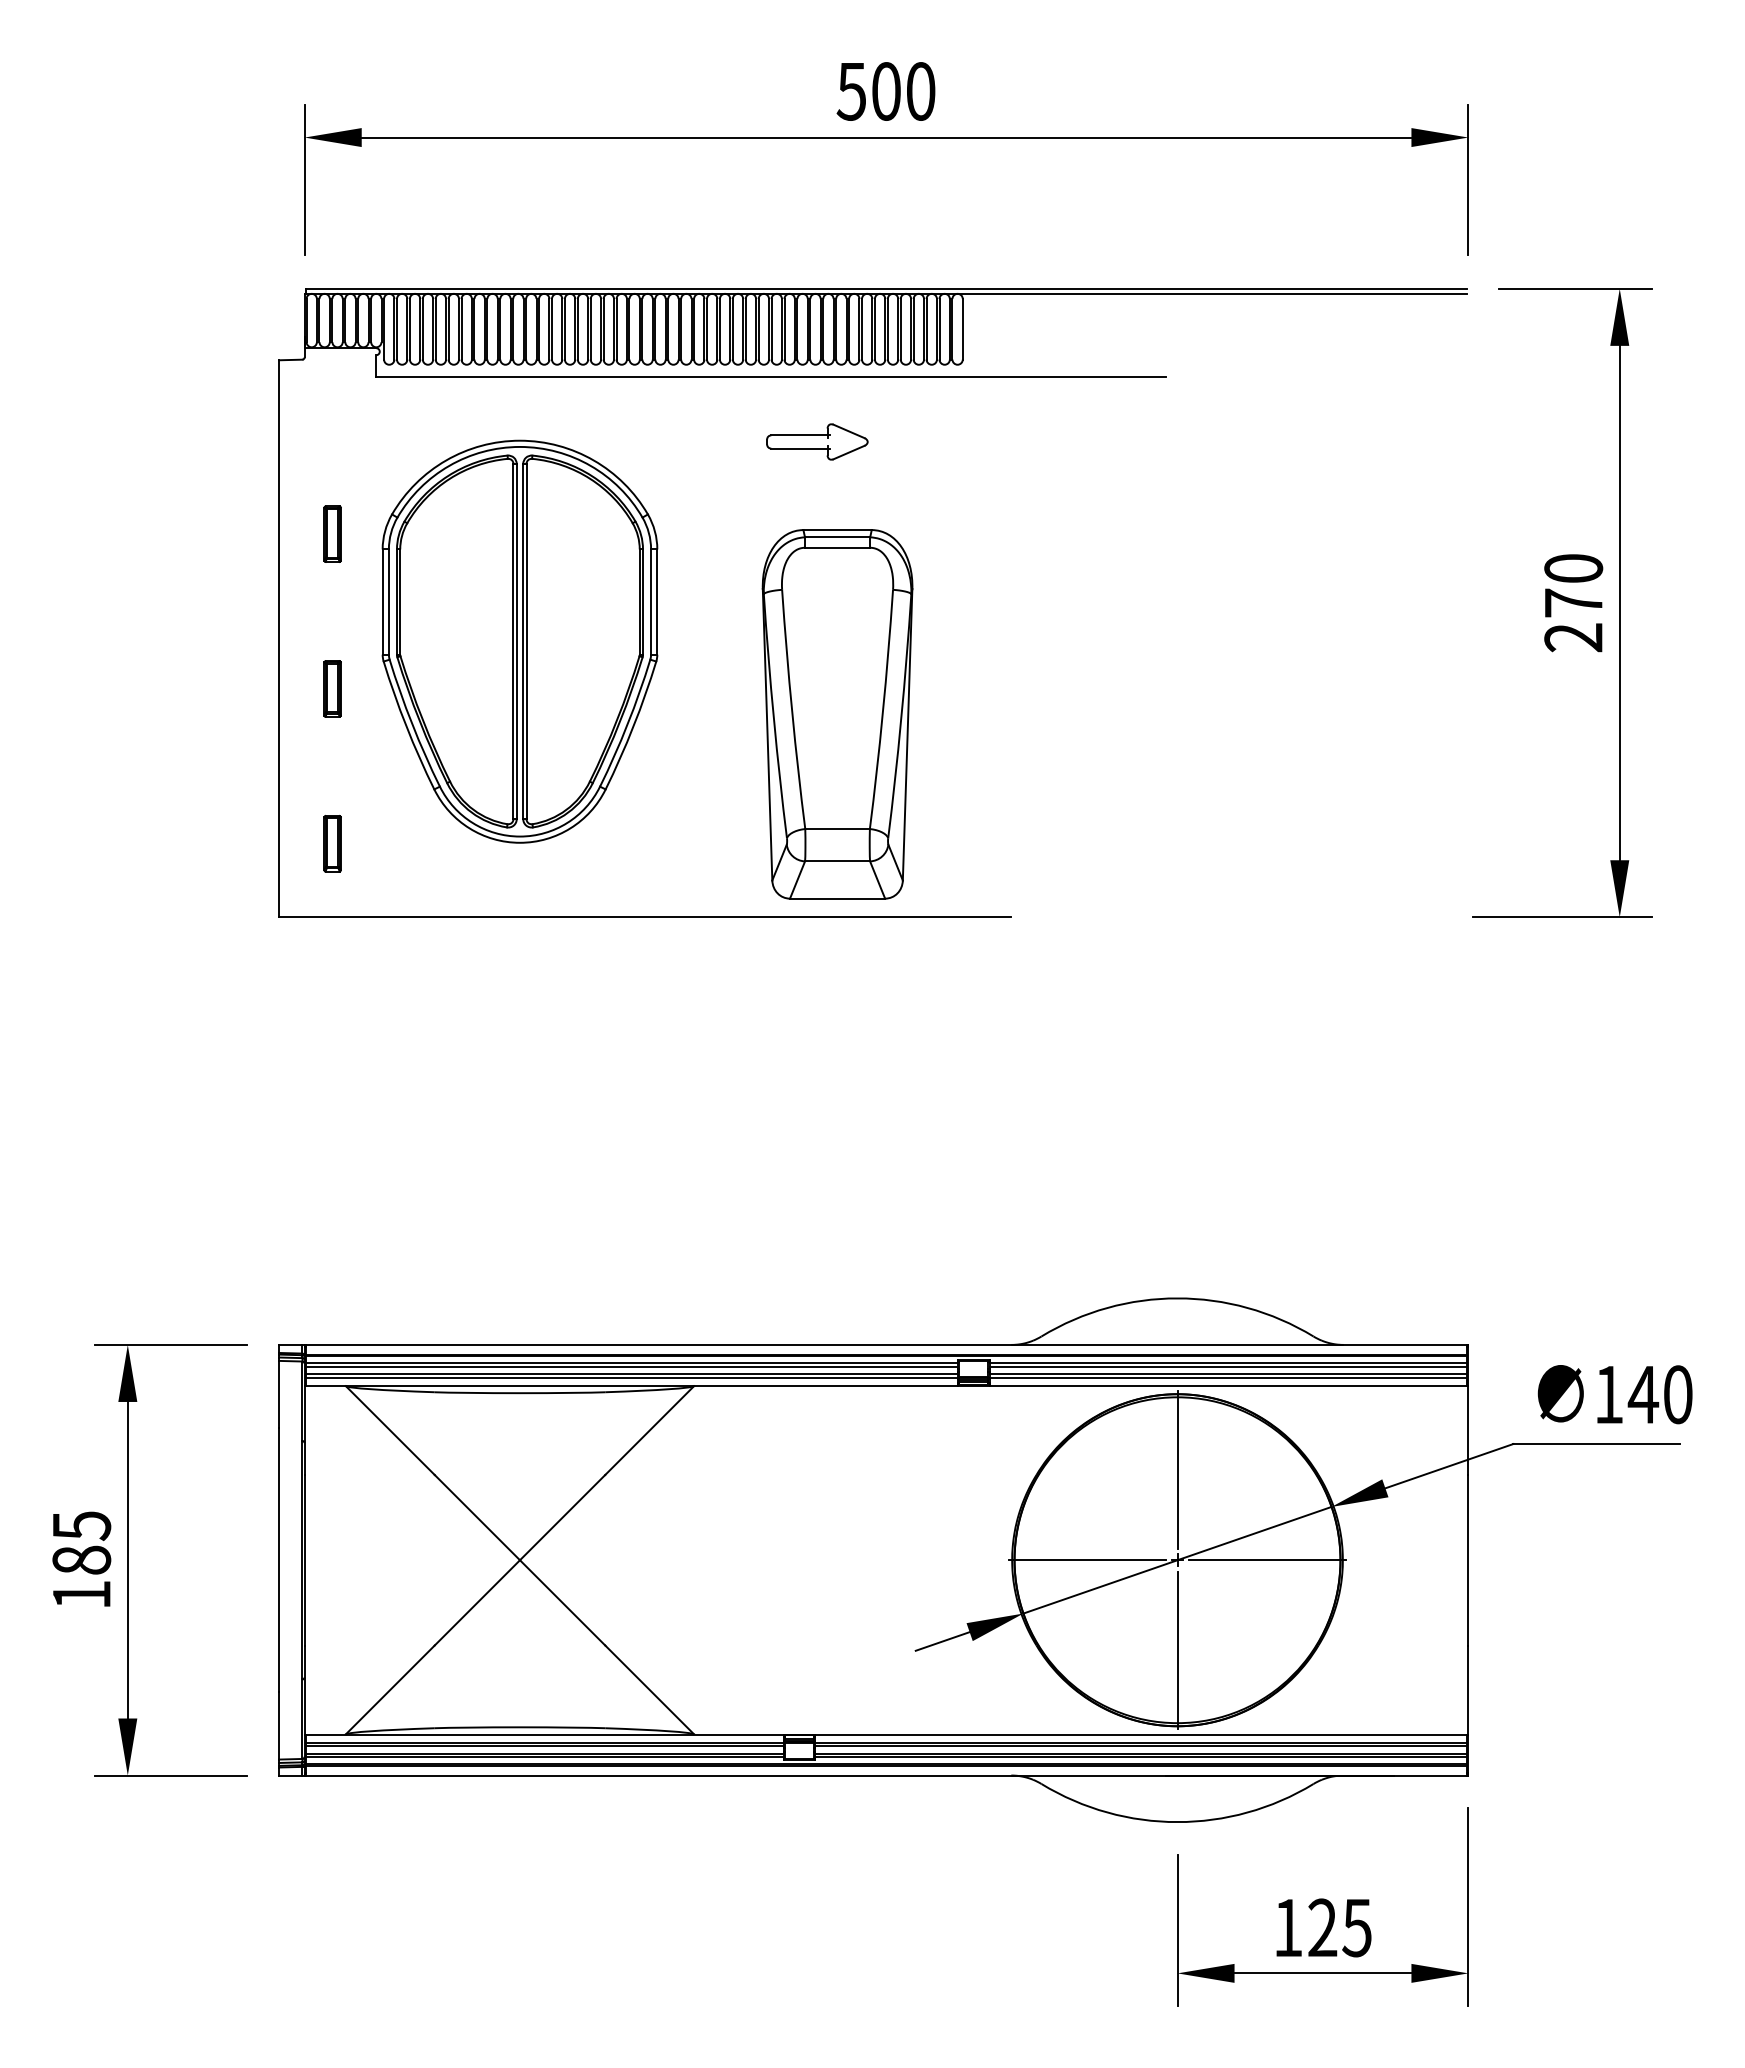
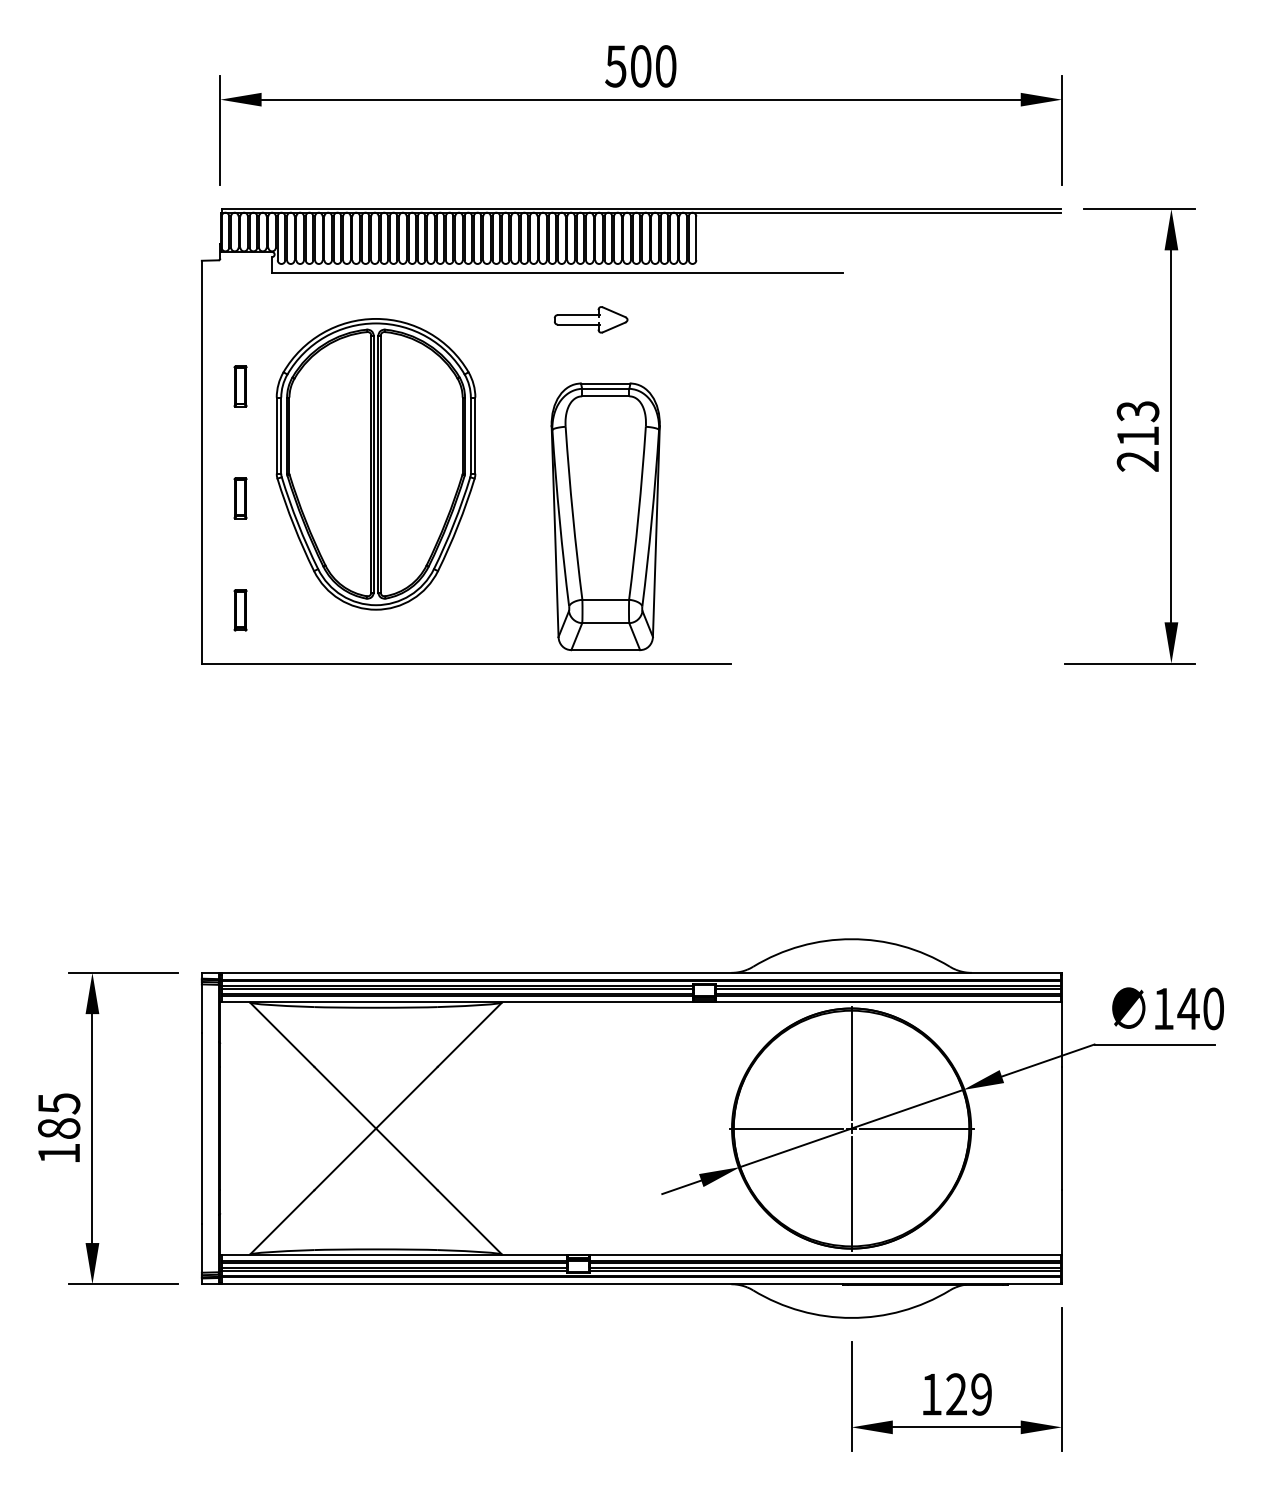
text: (1573, 585) -> (1137, 423), 270 -> 213
text: (1356, 1927) -> (981, 1394), 125 -> 129

